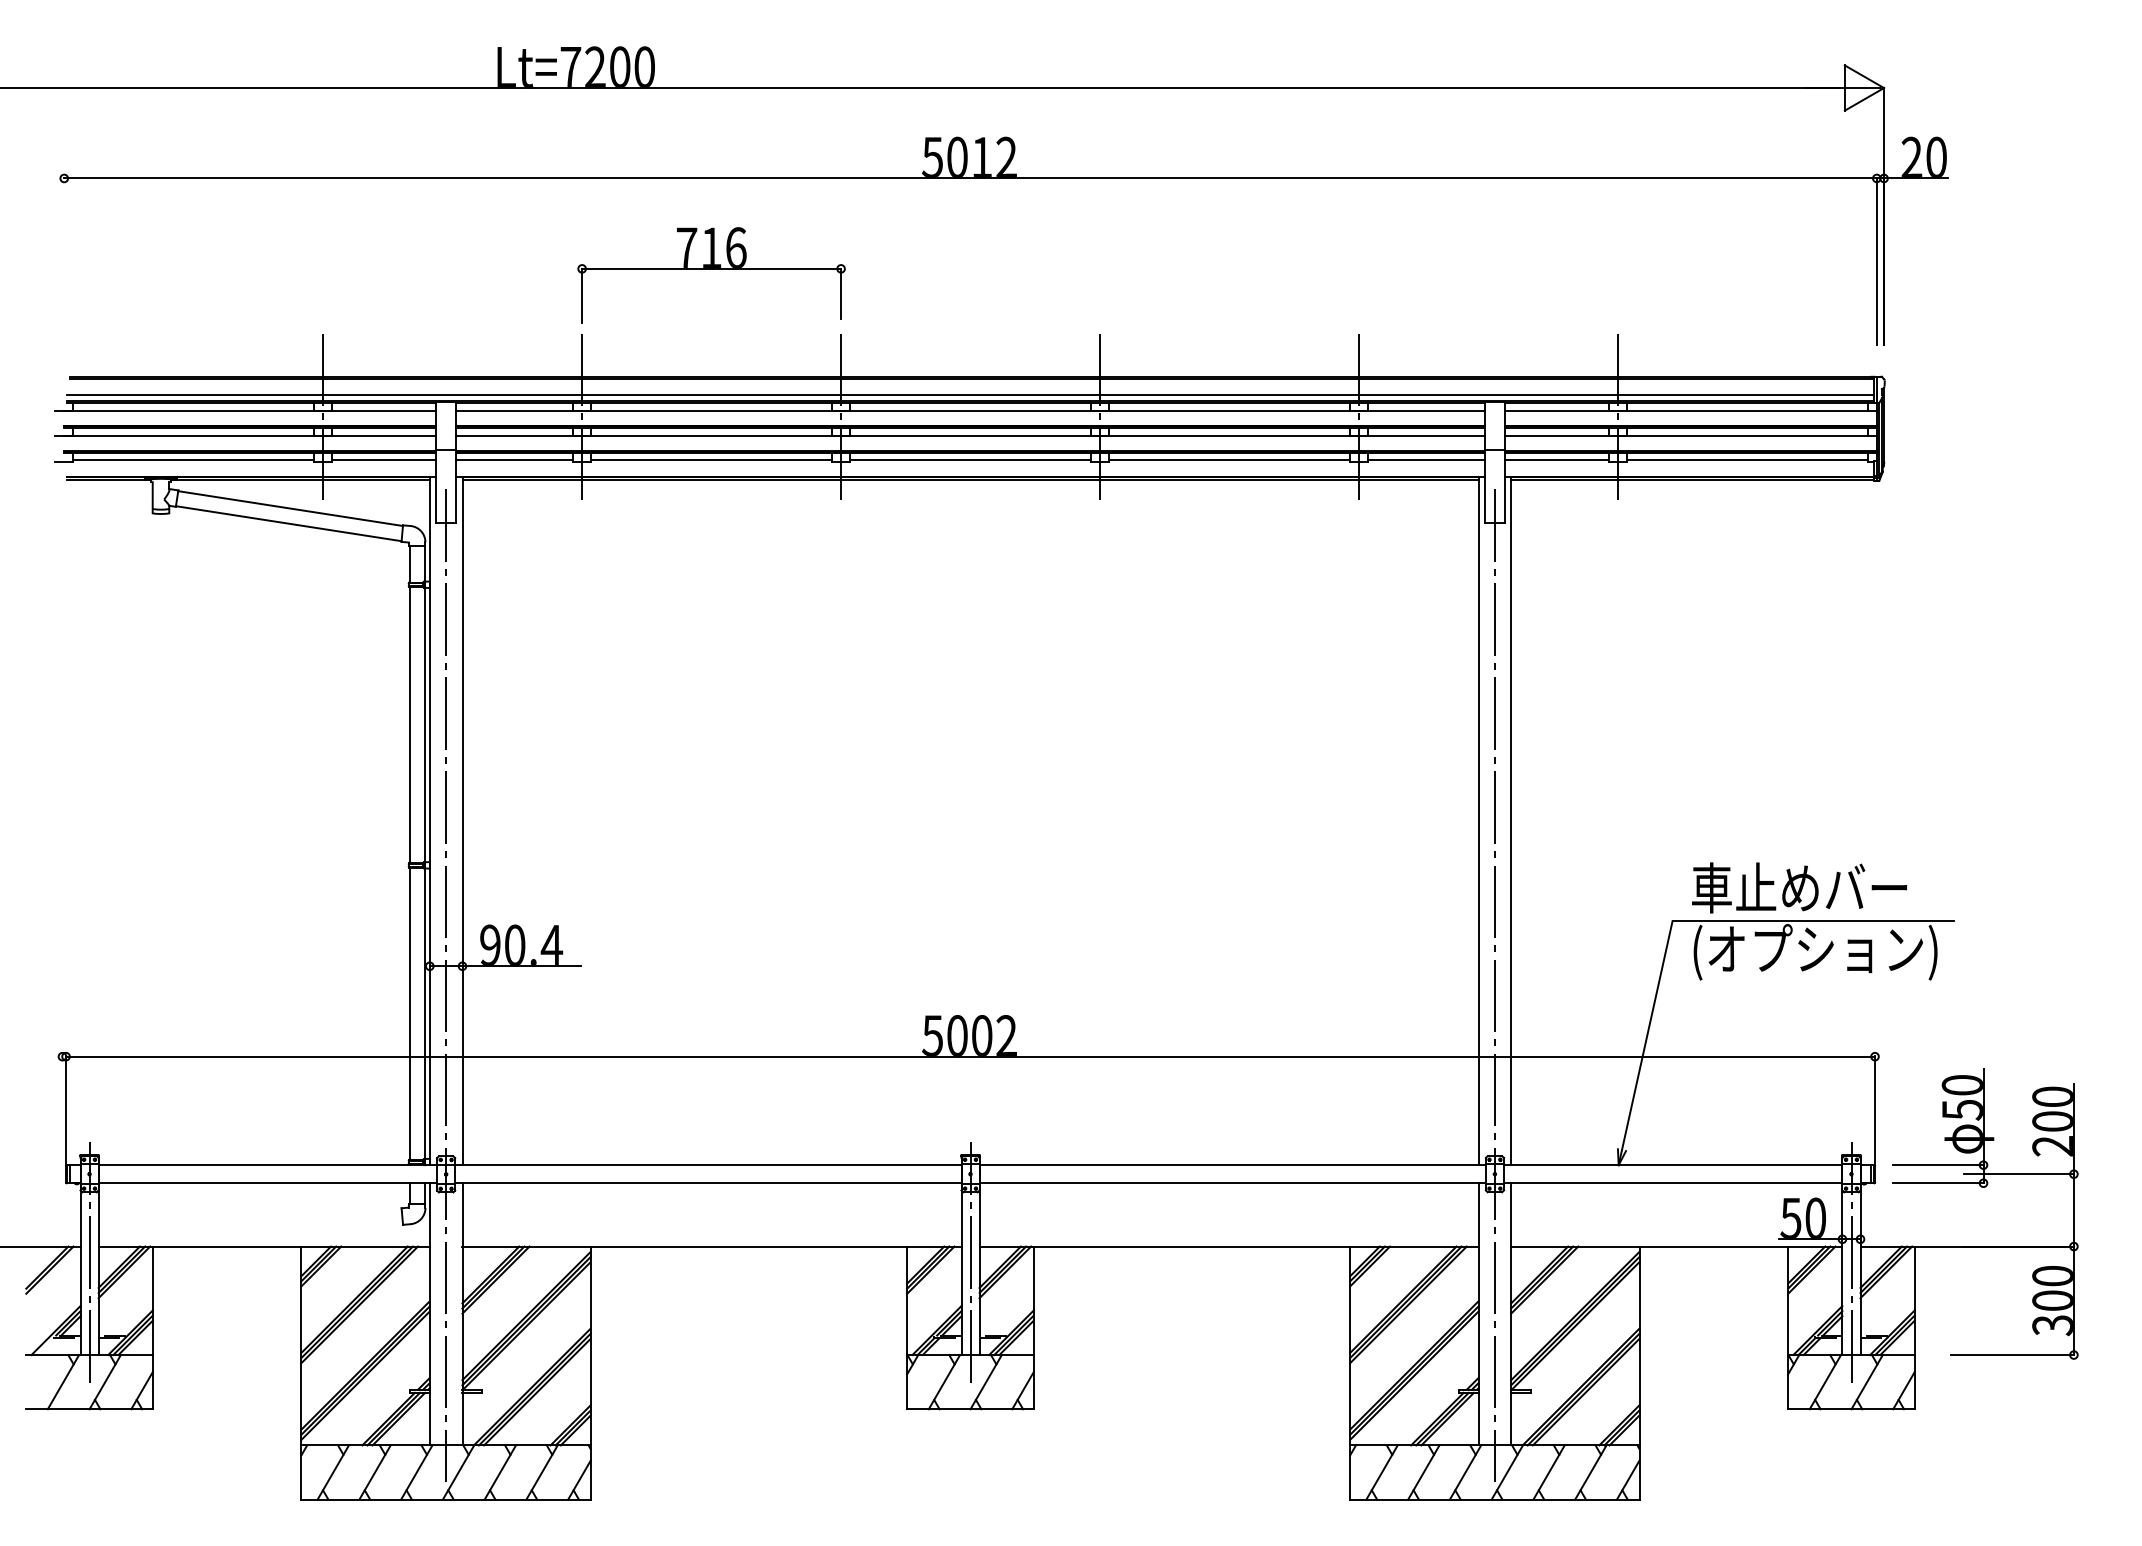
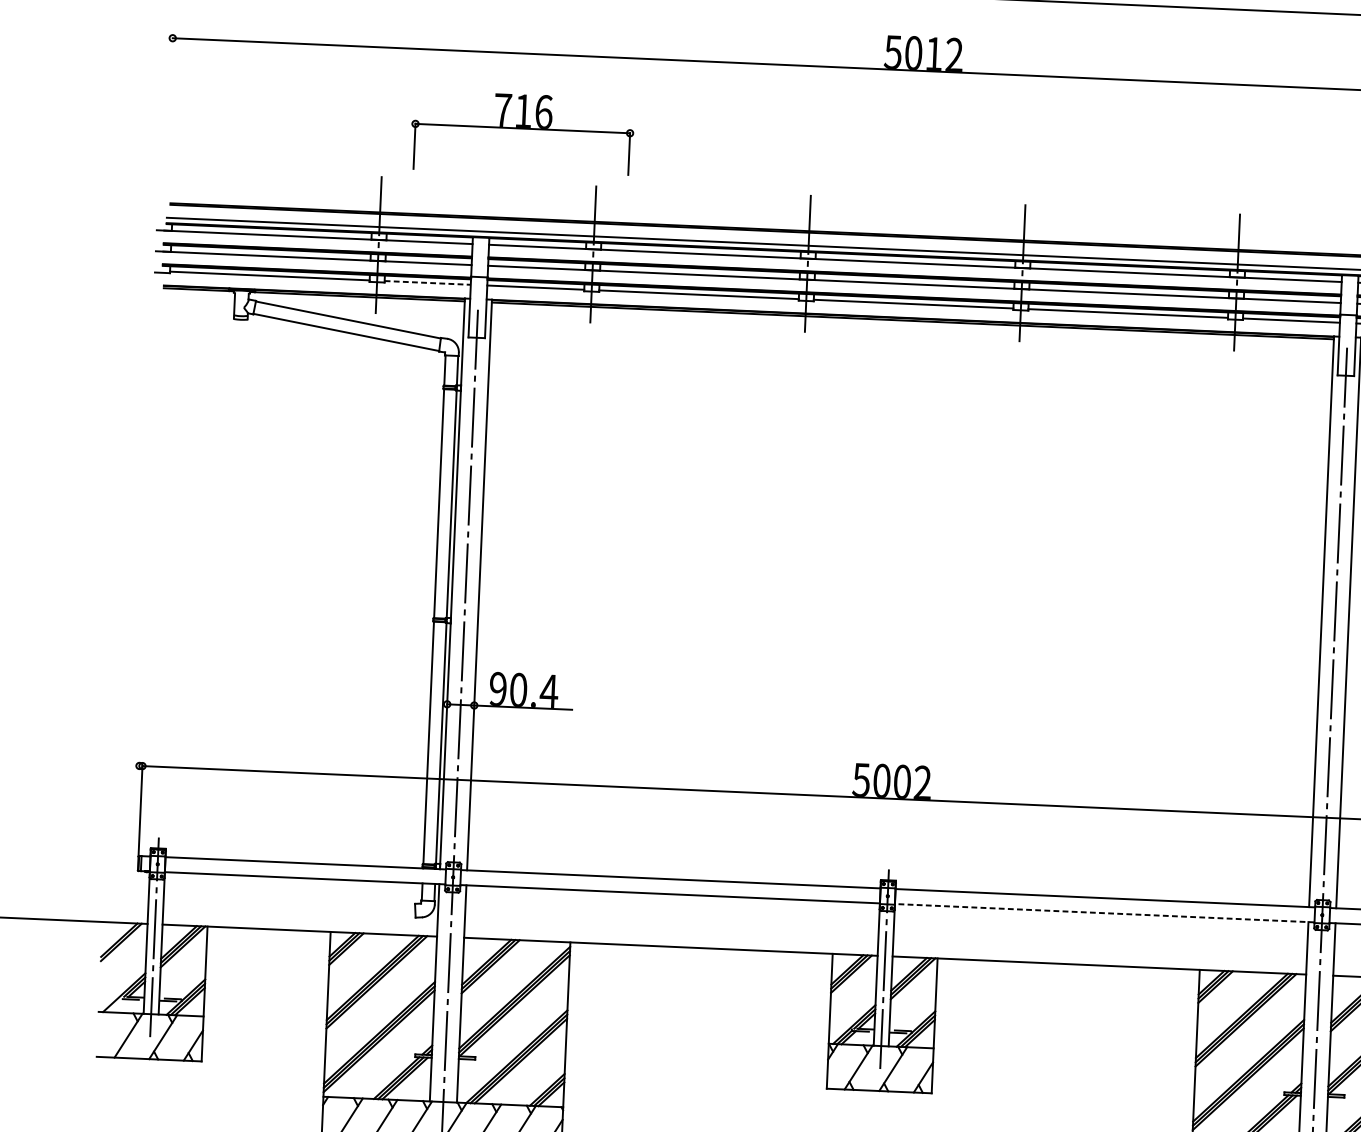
part: (711, 275) -> (522, 134), moved
line: (384, 459) -> (427, 282), solid -> dashed
line: (1232, 1183) -> (1104, 913), solid -> dashed

